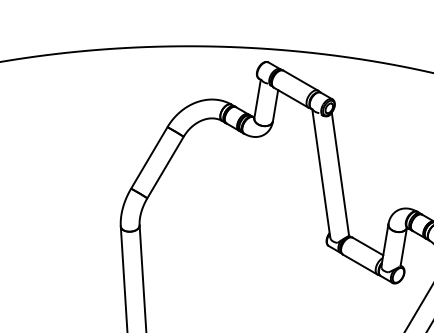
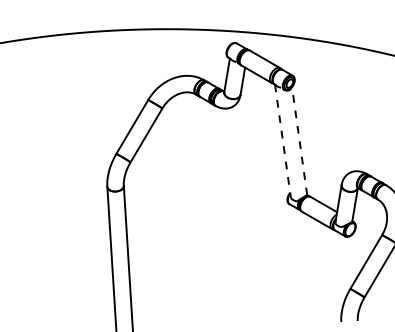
line: (320, 173) -> (282, 140), solid -> dashed
line: (340, 174) -> (299, 141), solid -> dashed

